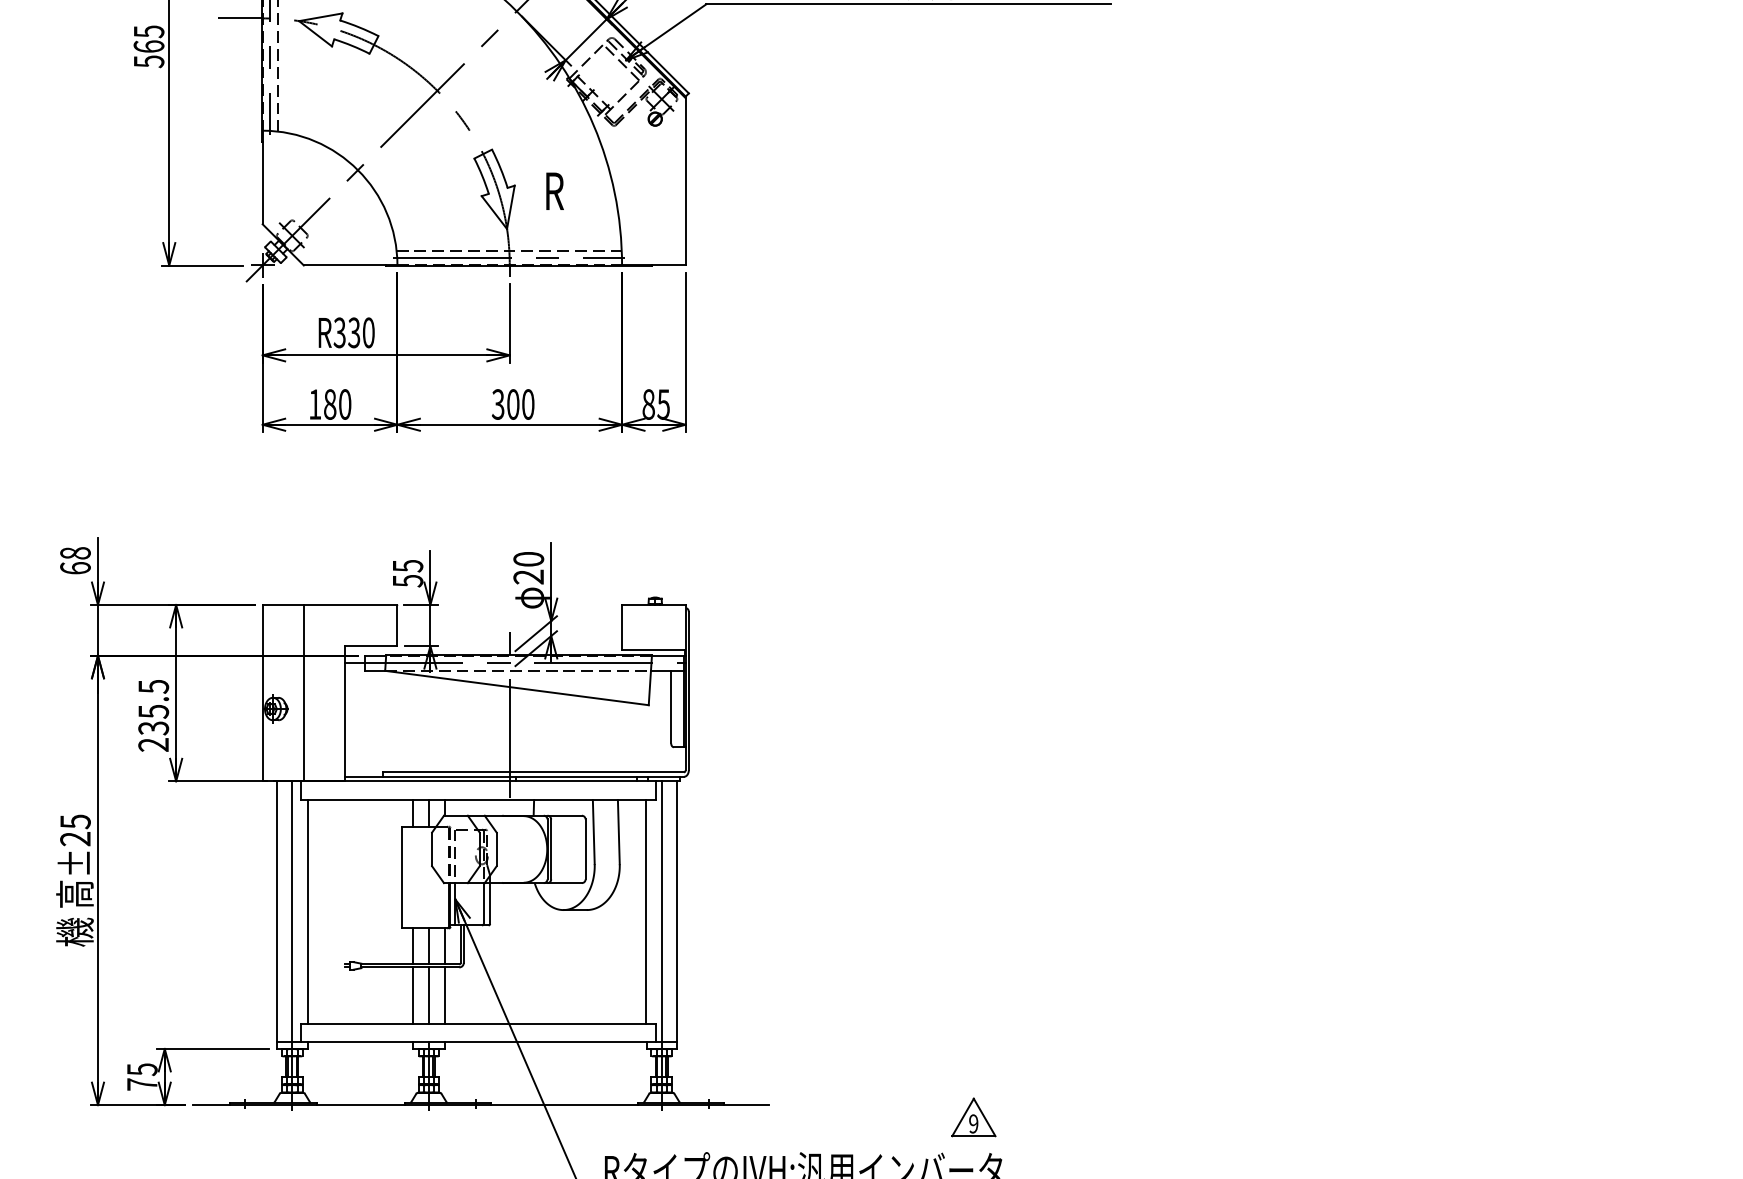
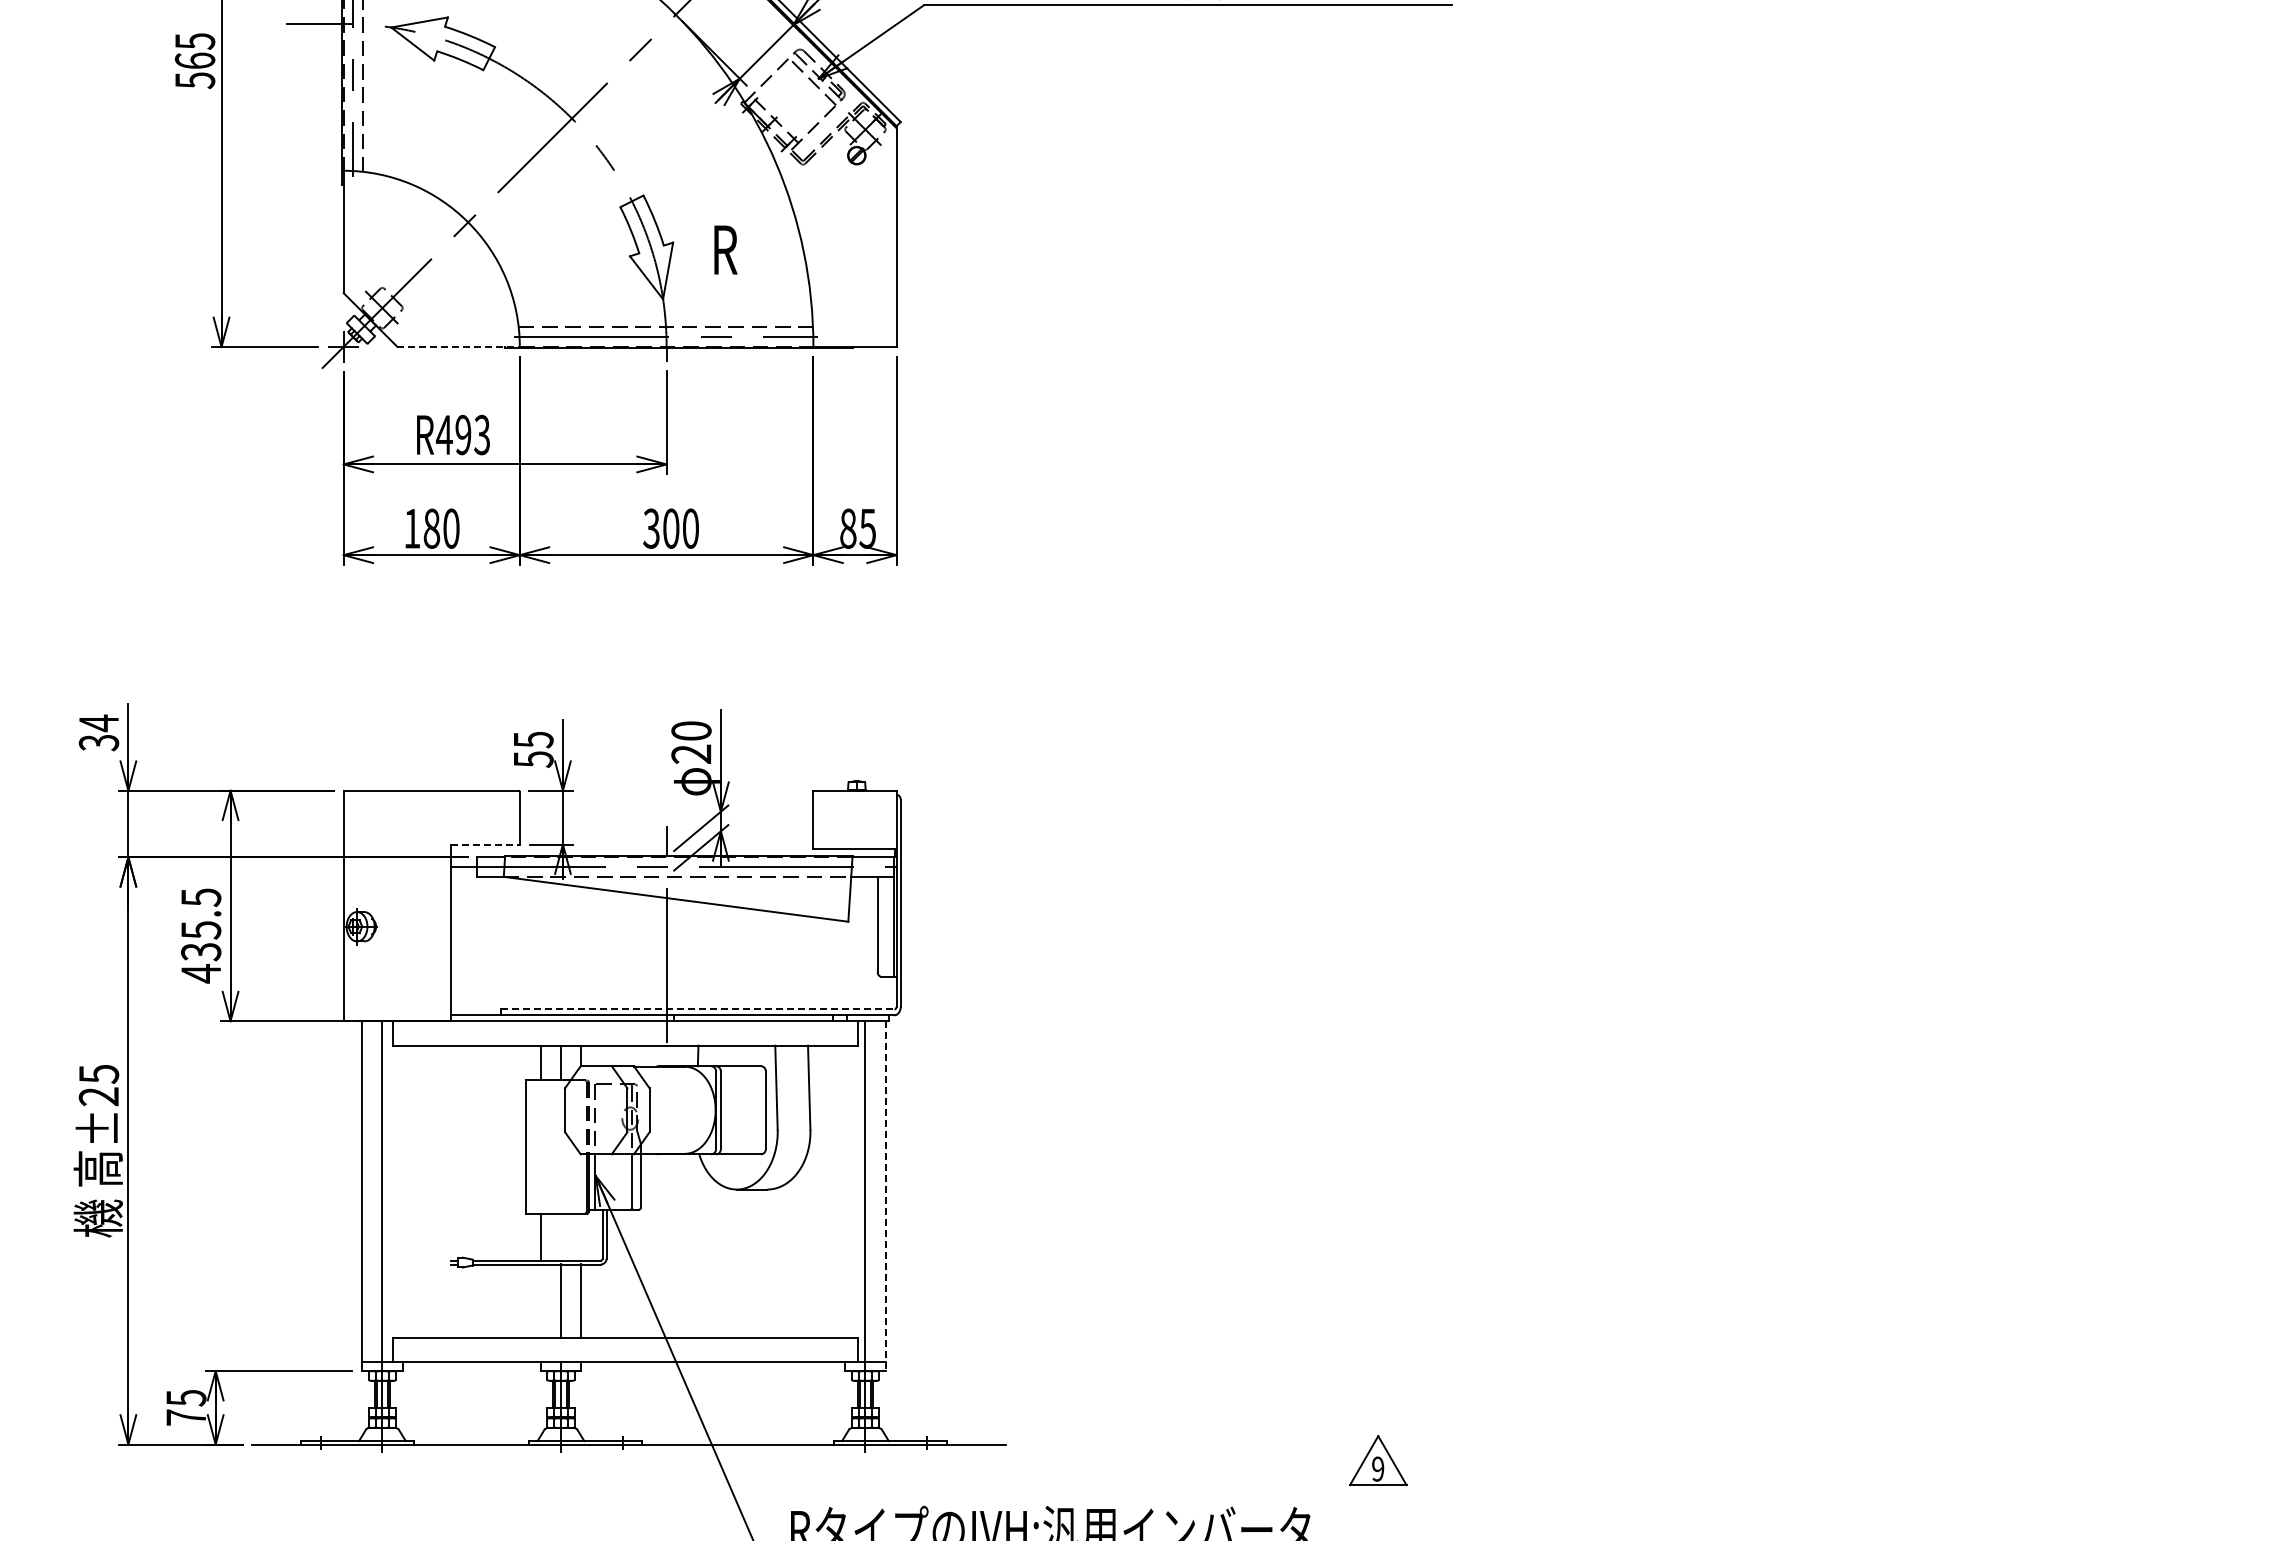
line: (351, 265) -> (459, 346), solid -> dashed
text: (353, 332) -> (462, 434), R330 -> R493
text: (75, 560) -> (98, 732), 68 -> 34
line: (371, 646) -> (486, 844), solid -> dashed
line: (303, 692) -> (397, 905), removed
text: (153, 744) -> (200, 973), 235.5 -> 435.5
line: (533, 772) -> (697, 1009), solid -> dashed
line: (307, 911) -> (402, 1191), removed
line: (646, 911) -> (845, 1191), removed
line: (677, 915) -> (885, 1196), solid -> dashed
line: (428, 945) -> (560, 1236), removed
line: (444, 945) -> (581, 1236), removed
line: (413, 994) -> (540, 1300), removed
part: (974, 1117) -> (1378, 1460), moved

